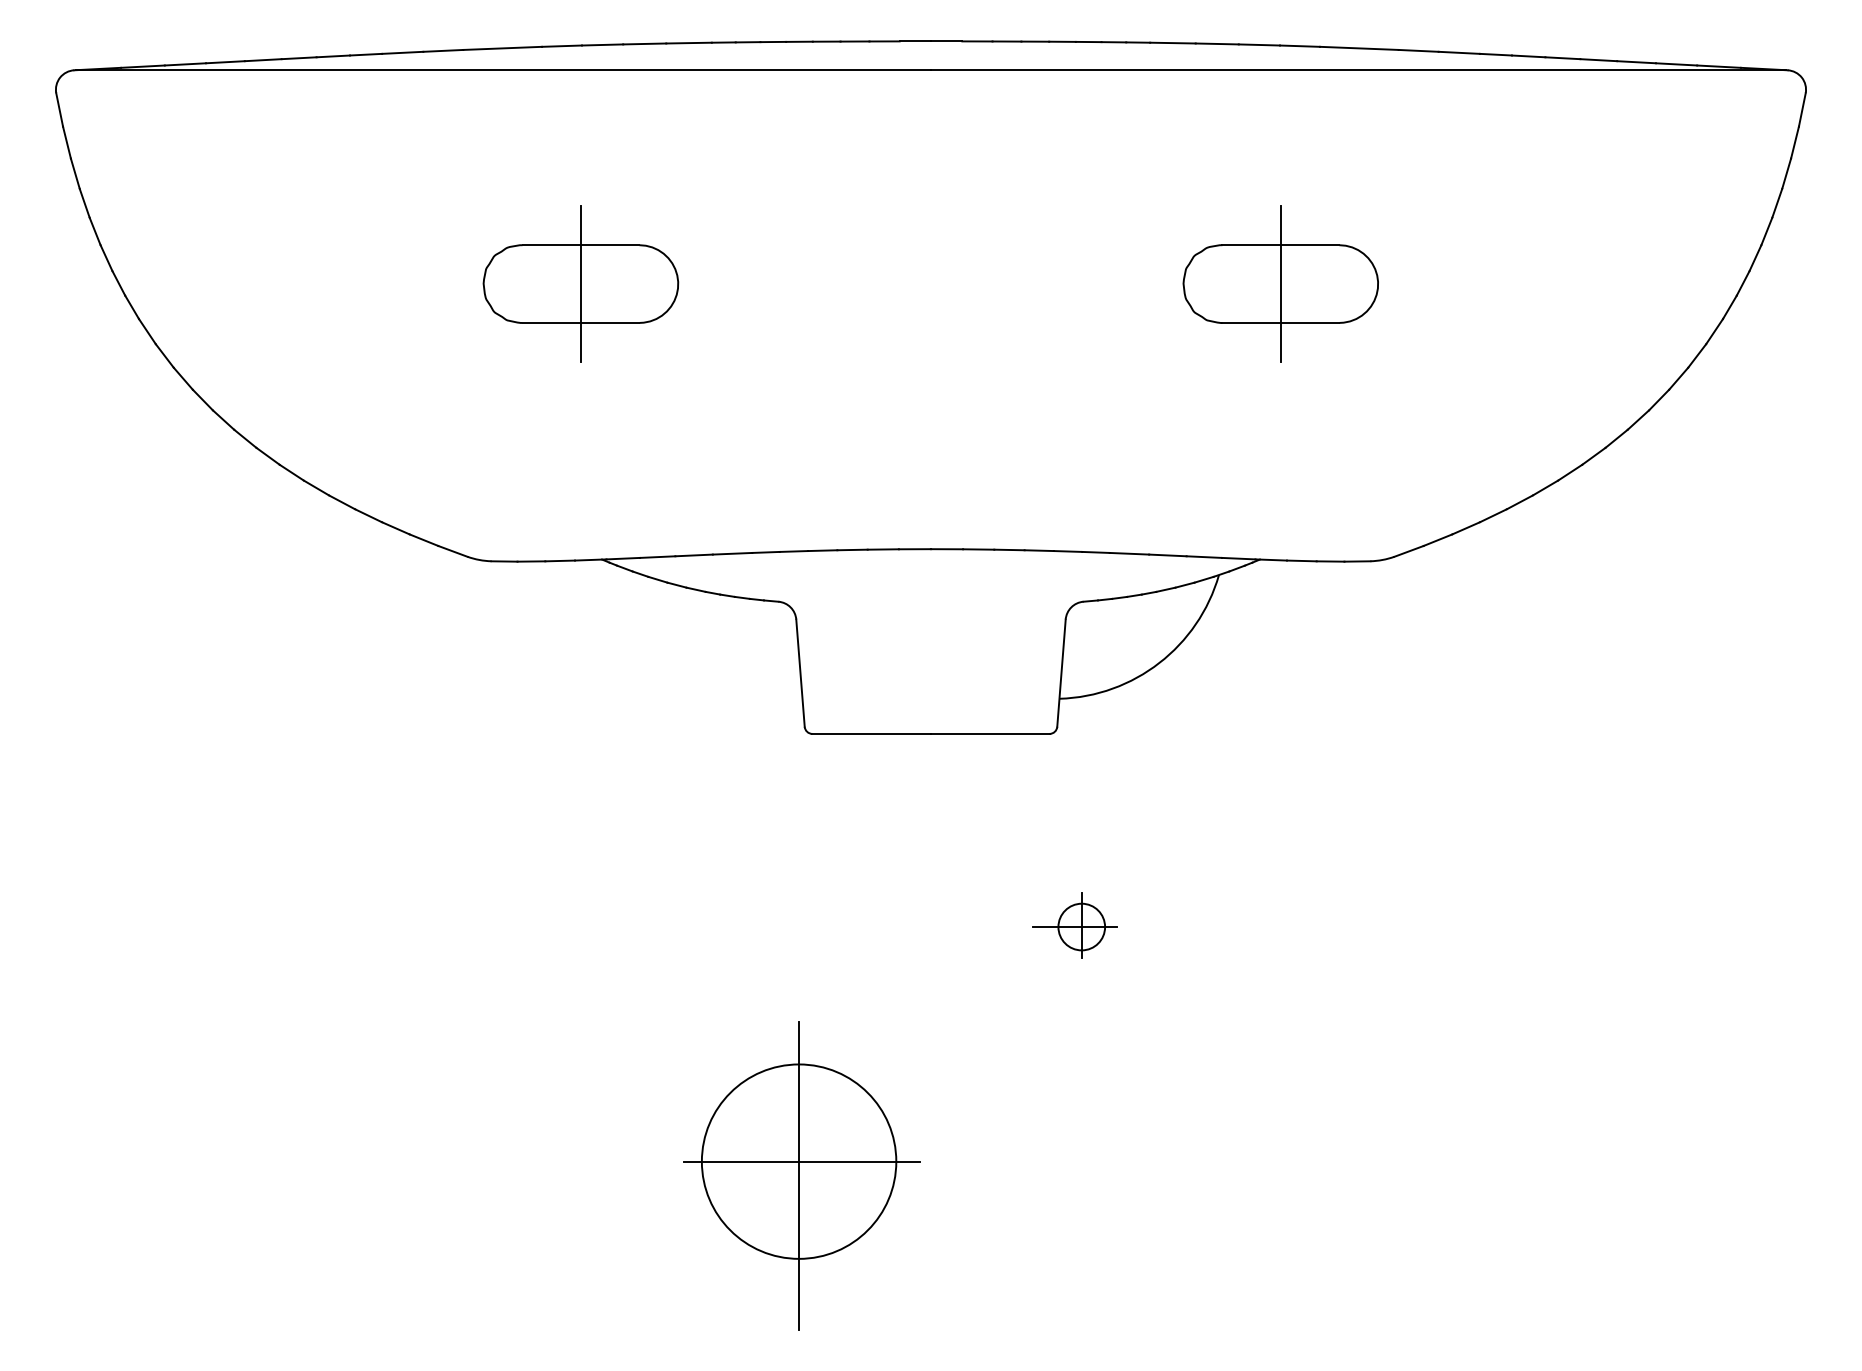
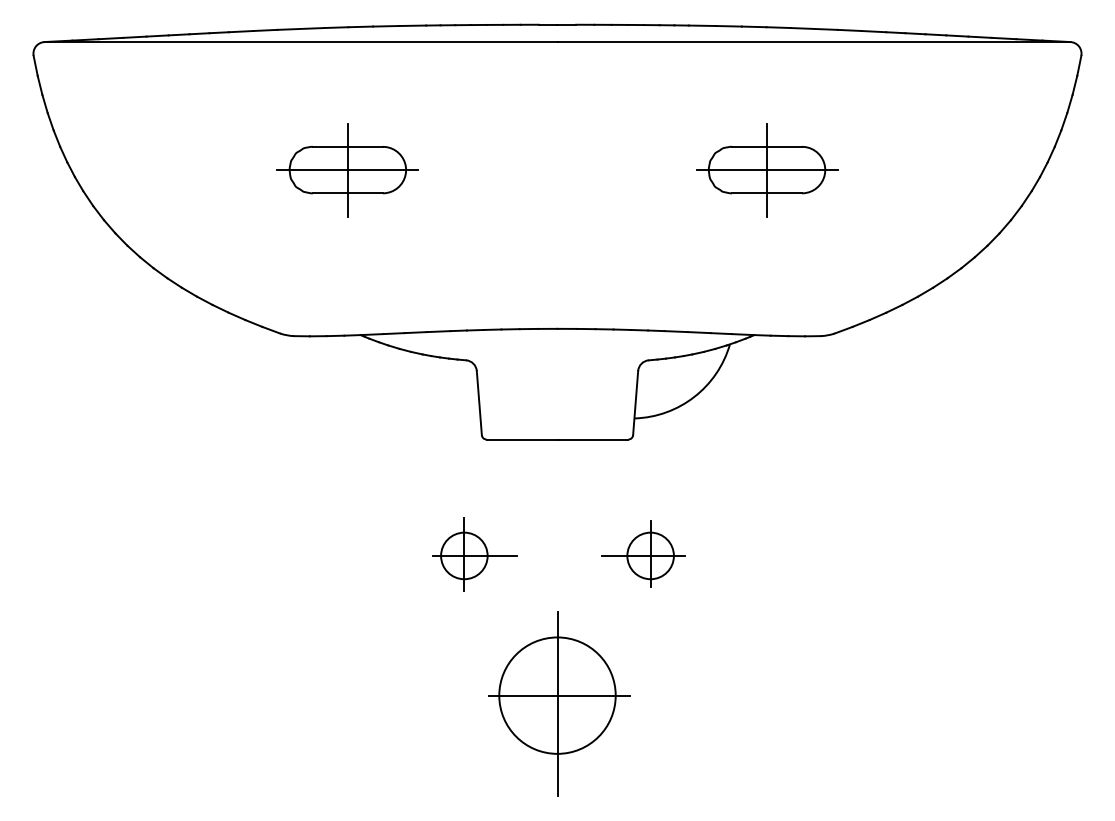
line: (580, 284) -> (347, 170), added
line: (1279, 284) -> (766, 170), added
part: (1074, 924) -> (643, 553), size x1.67
part: (792, 925) -> (474, 554), added
part: (802, 1174) -> (559, 703), moved

